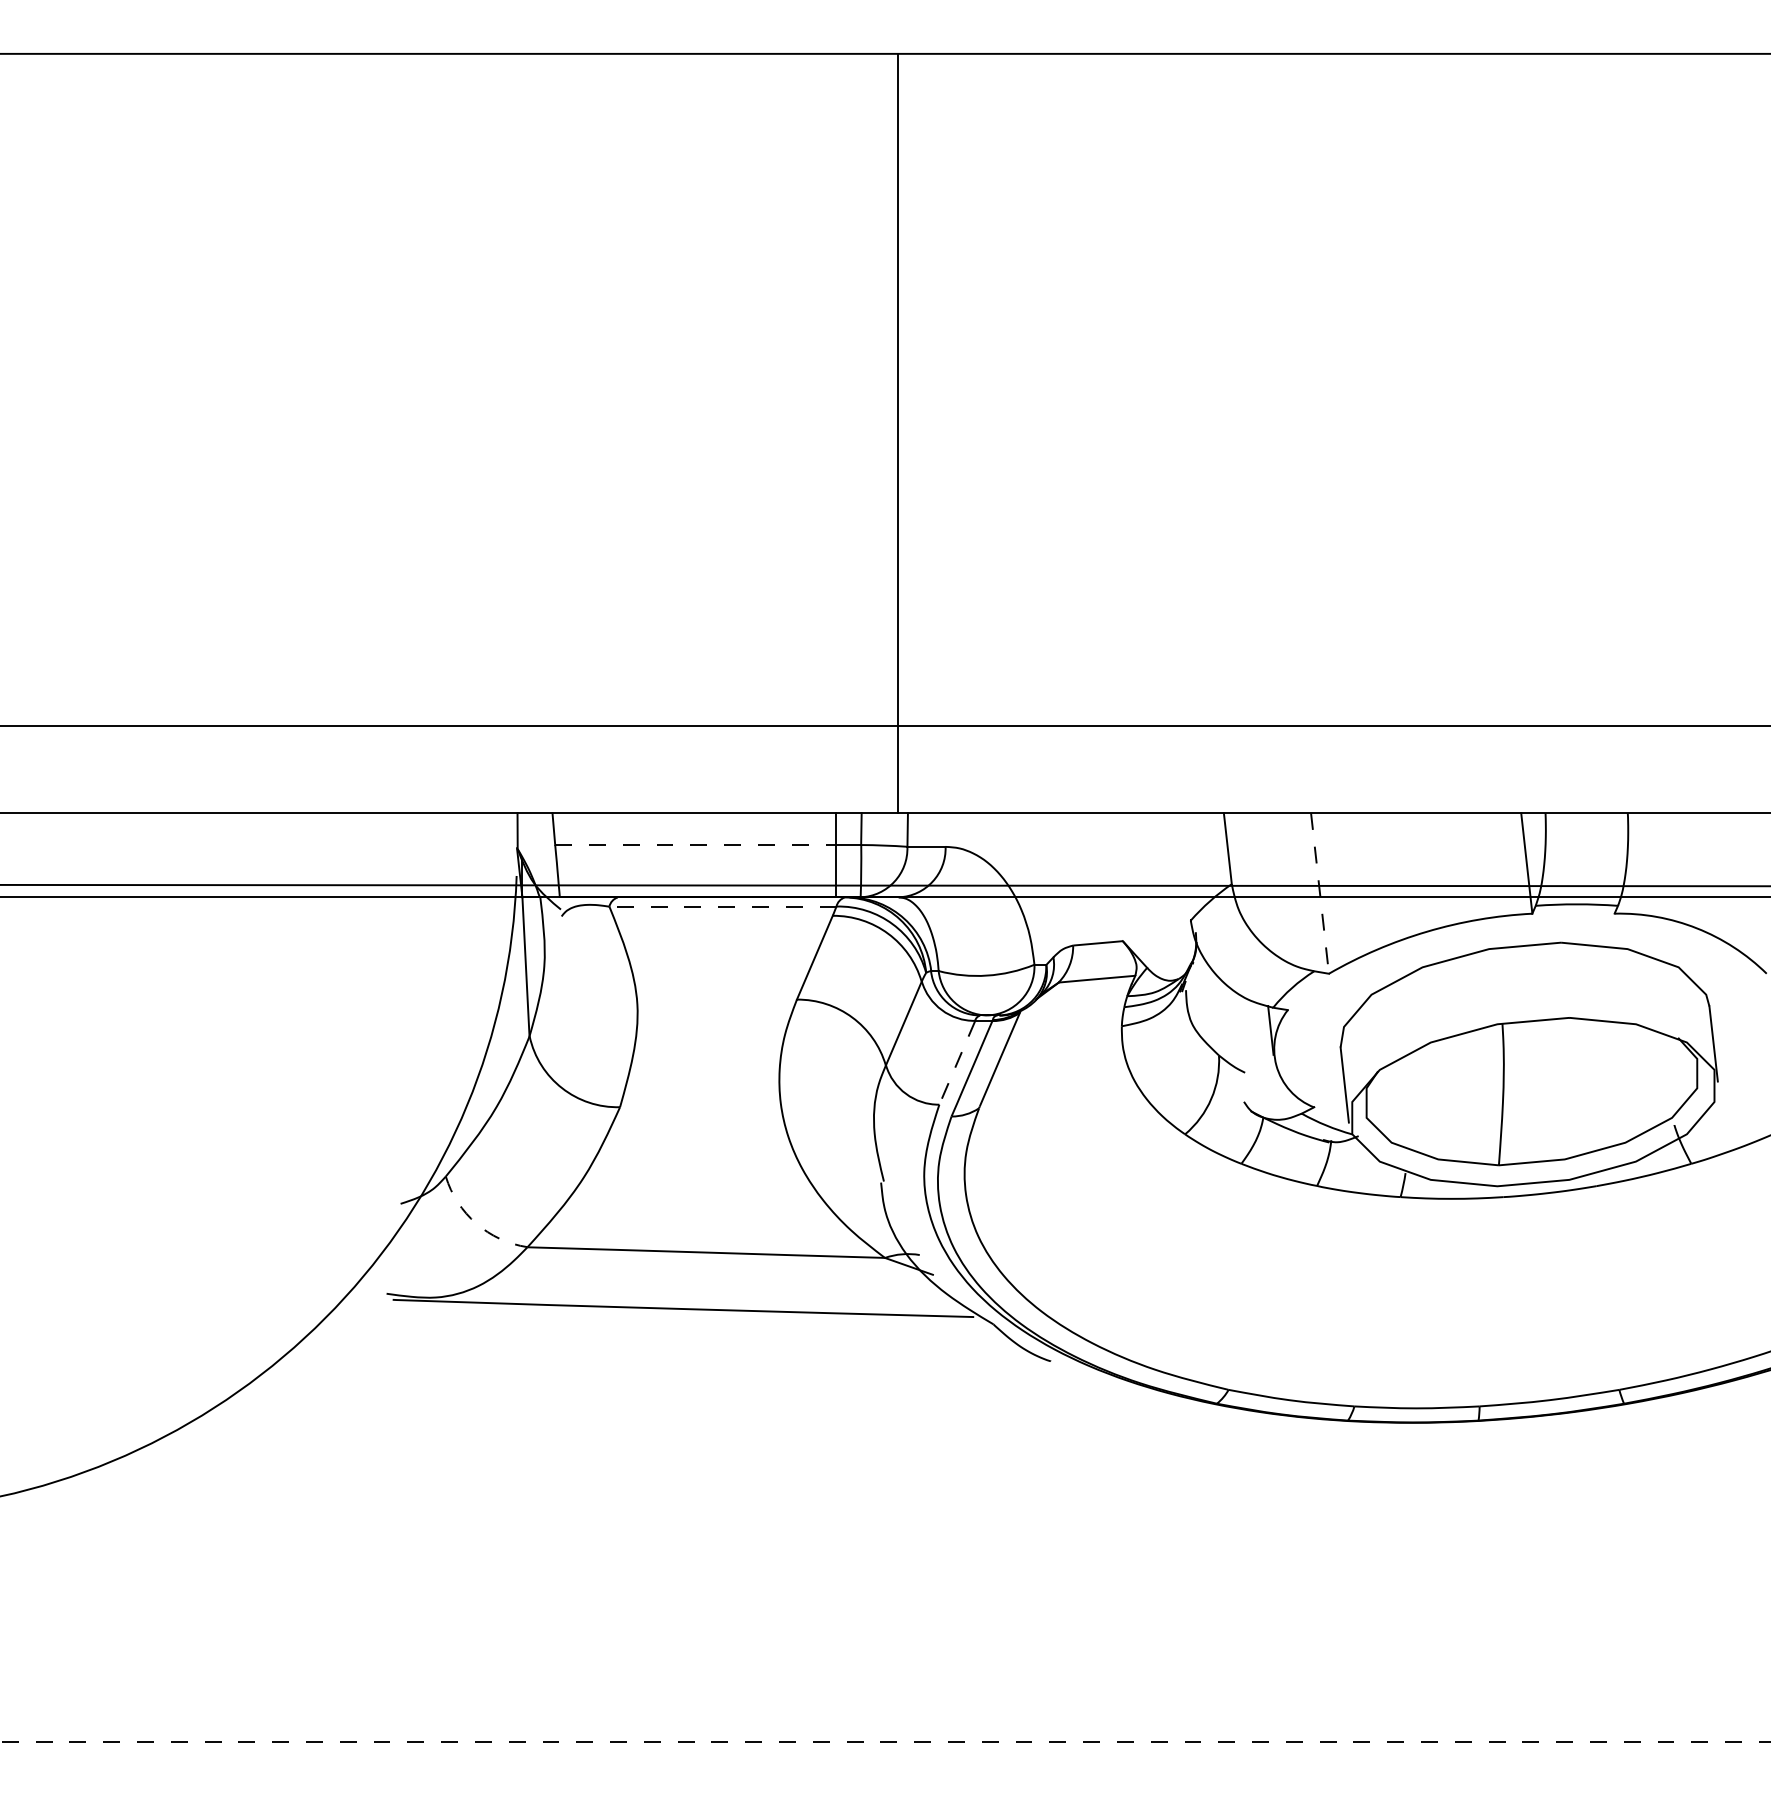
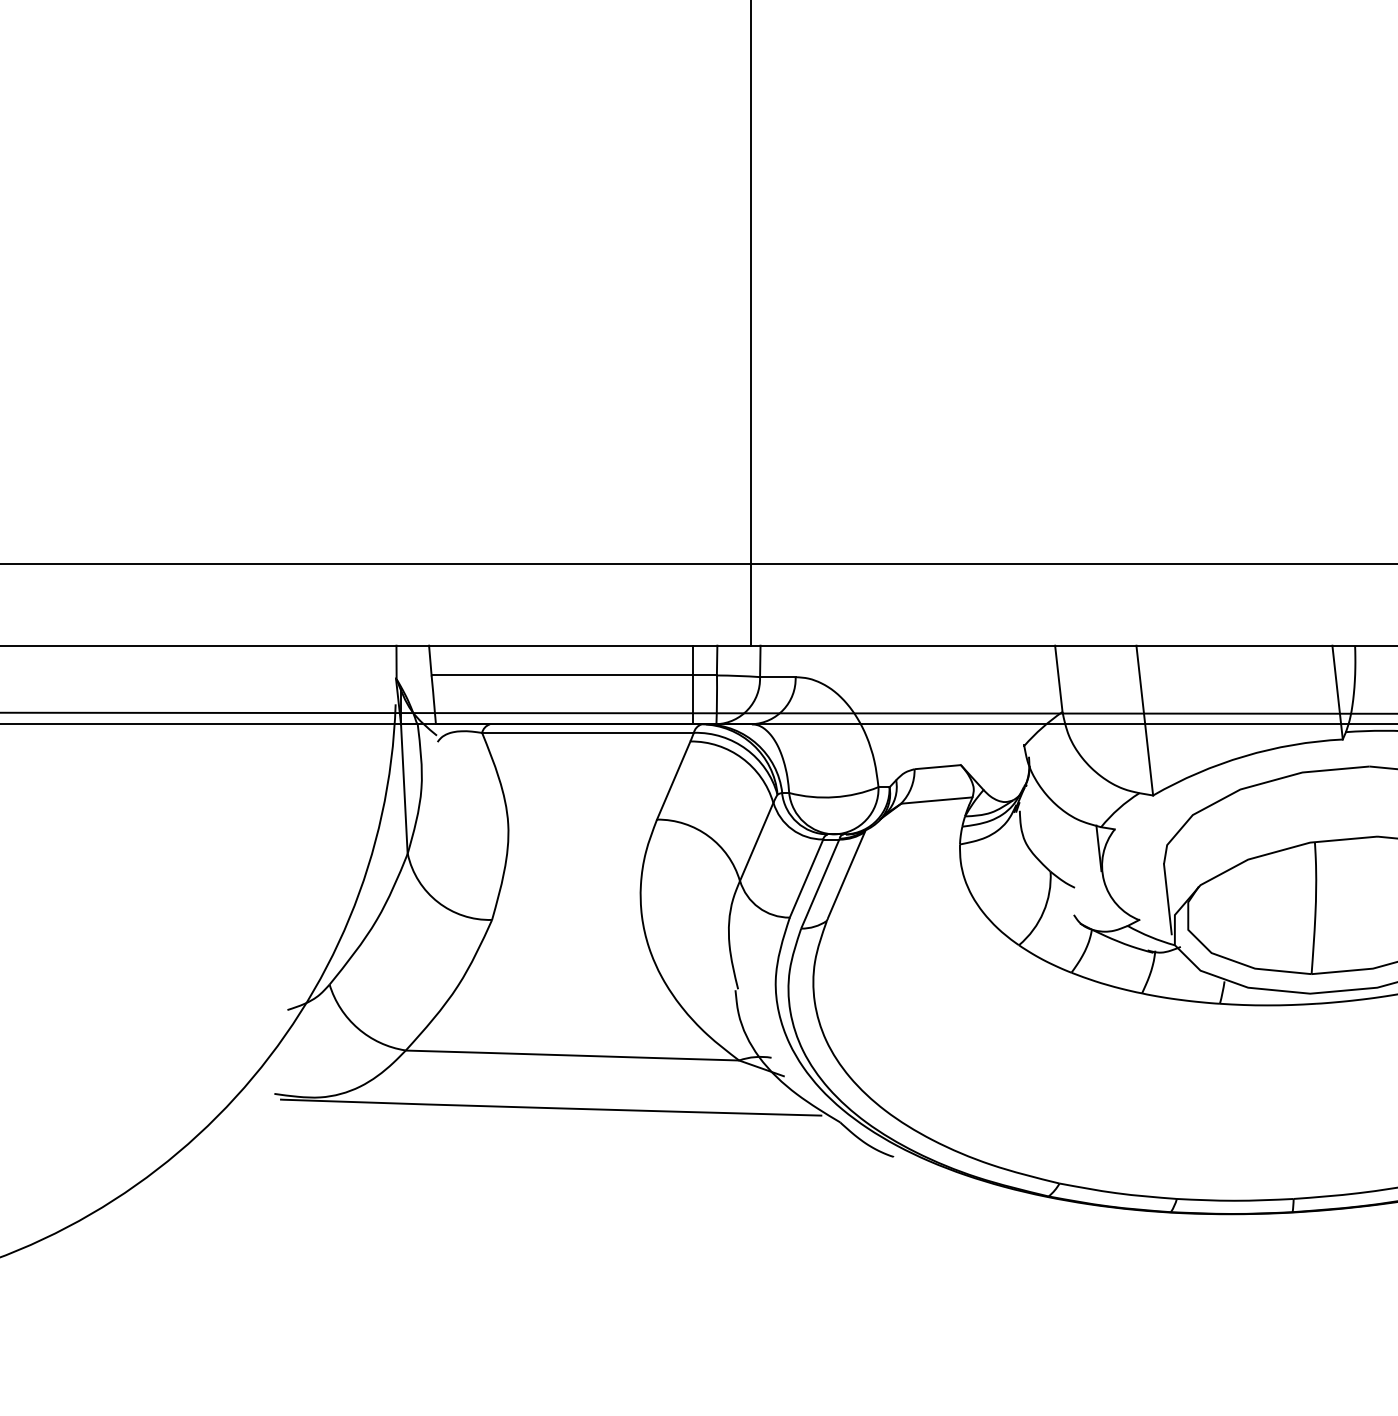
line: (695, 845) -> (562, 675), dashed -> solid
line: (1320, 893) -> (1145, 720), dashed -> solid
line: (722, 906) -> (587, 732), dashed -> solid
line: (957, 1063) -> (806, 879), dashed -> solid
arc: (476, 1223) -> (358, 1028), dashed -> solid

